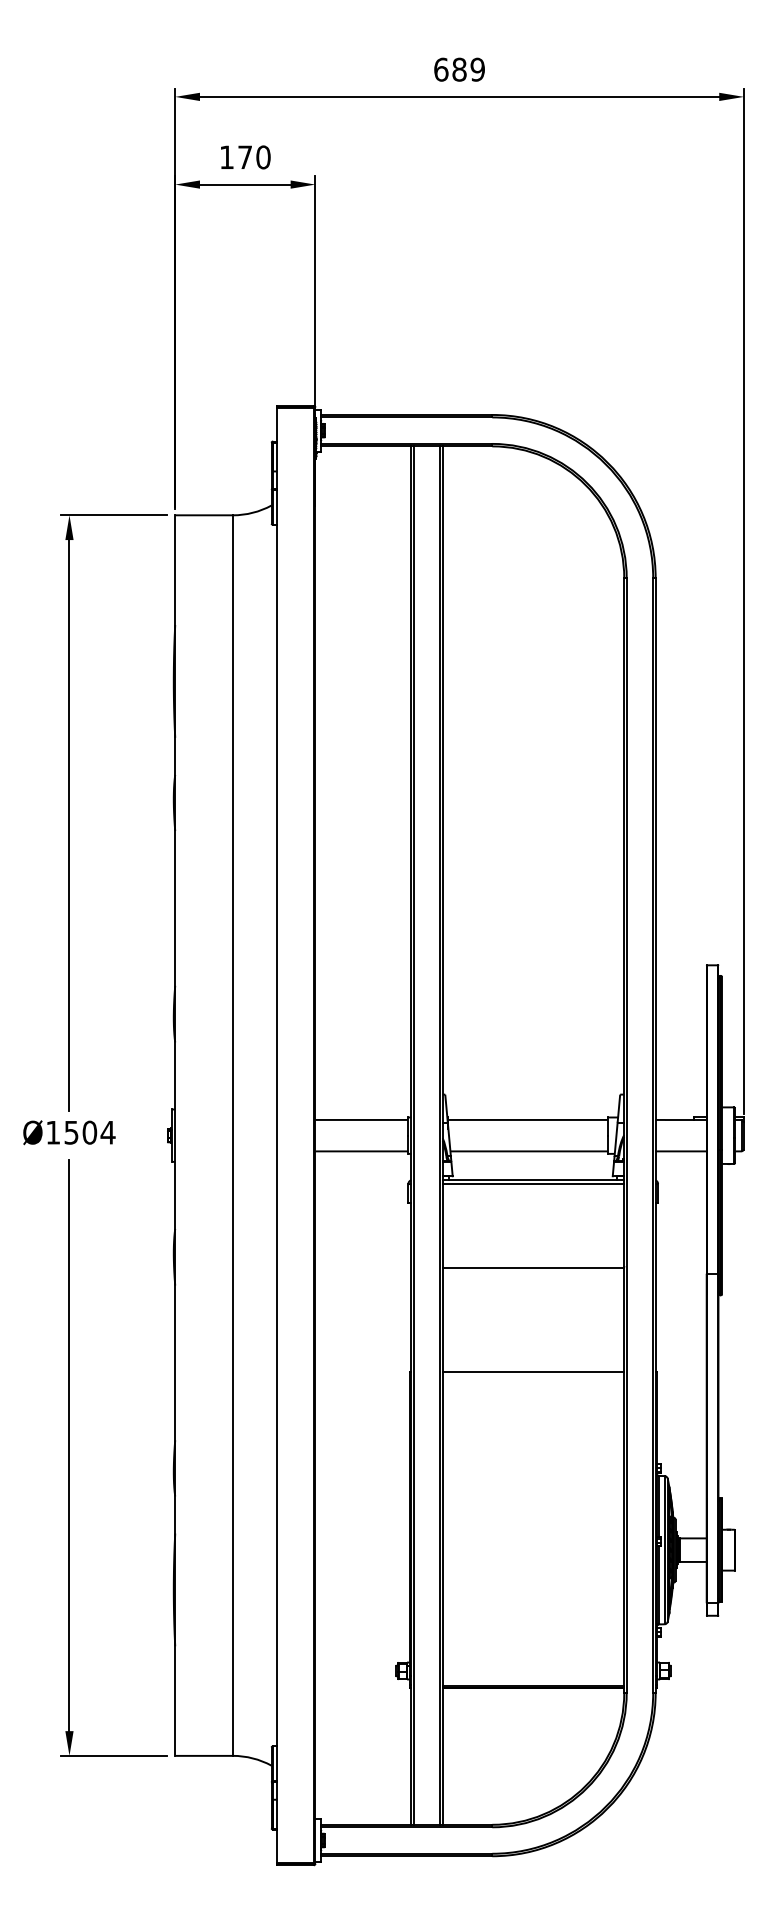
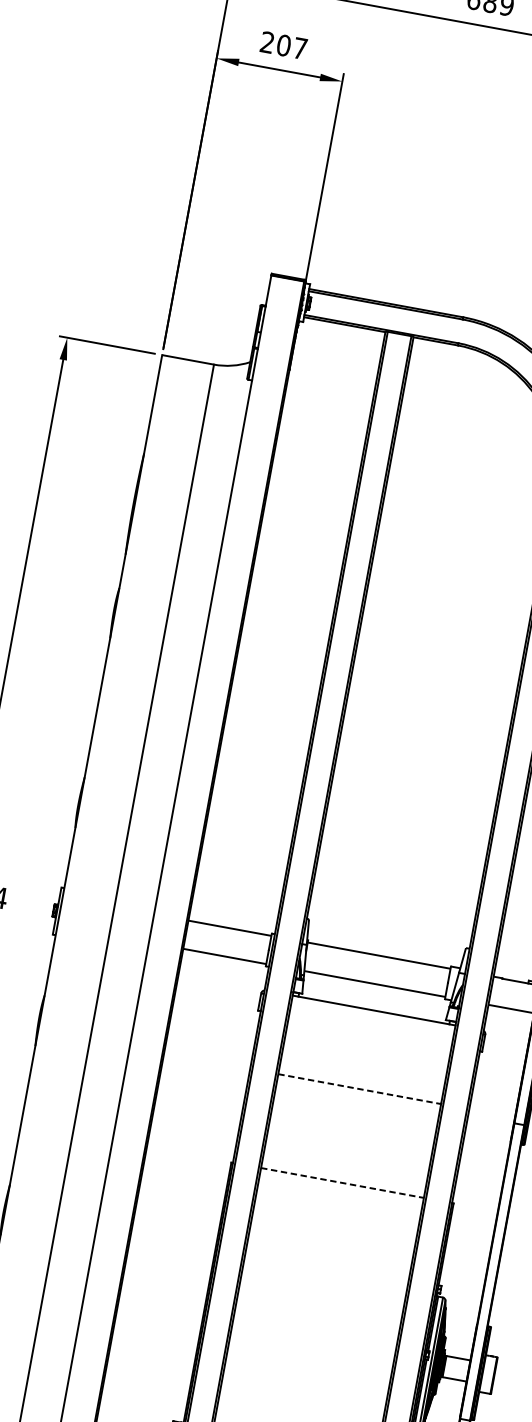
text: (245, 157) -> (284, 45), 170 -> 207
line: (533, 1184) -> (373, 1014), removed
line: (533, 1267) -> (359, 1088), solid -> dashed
line: (533, 1372) -> (342, 1183), solid -> dashed

